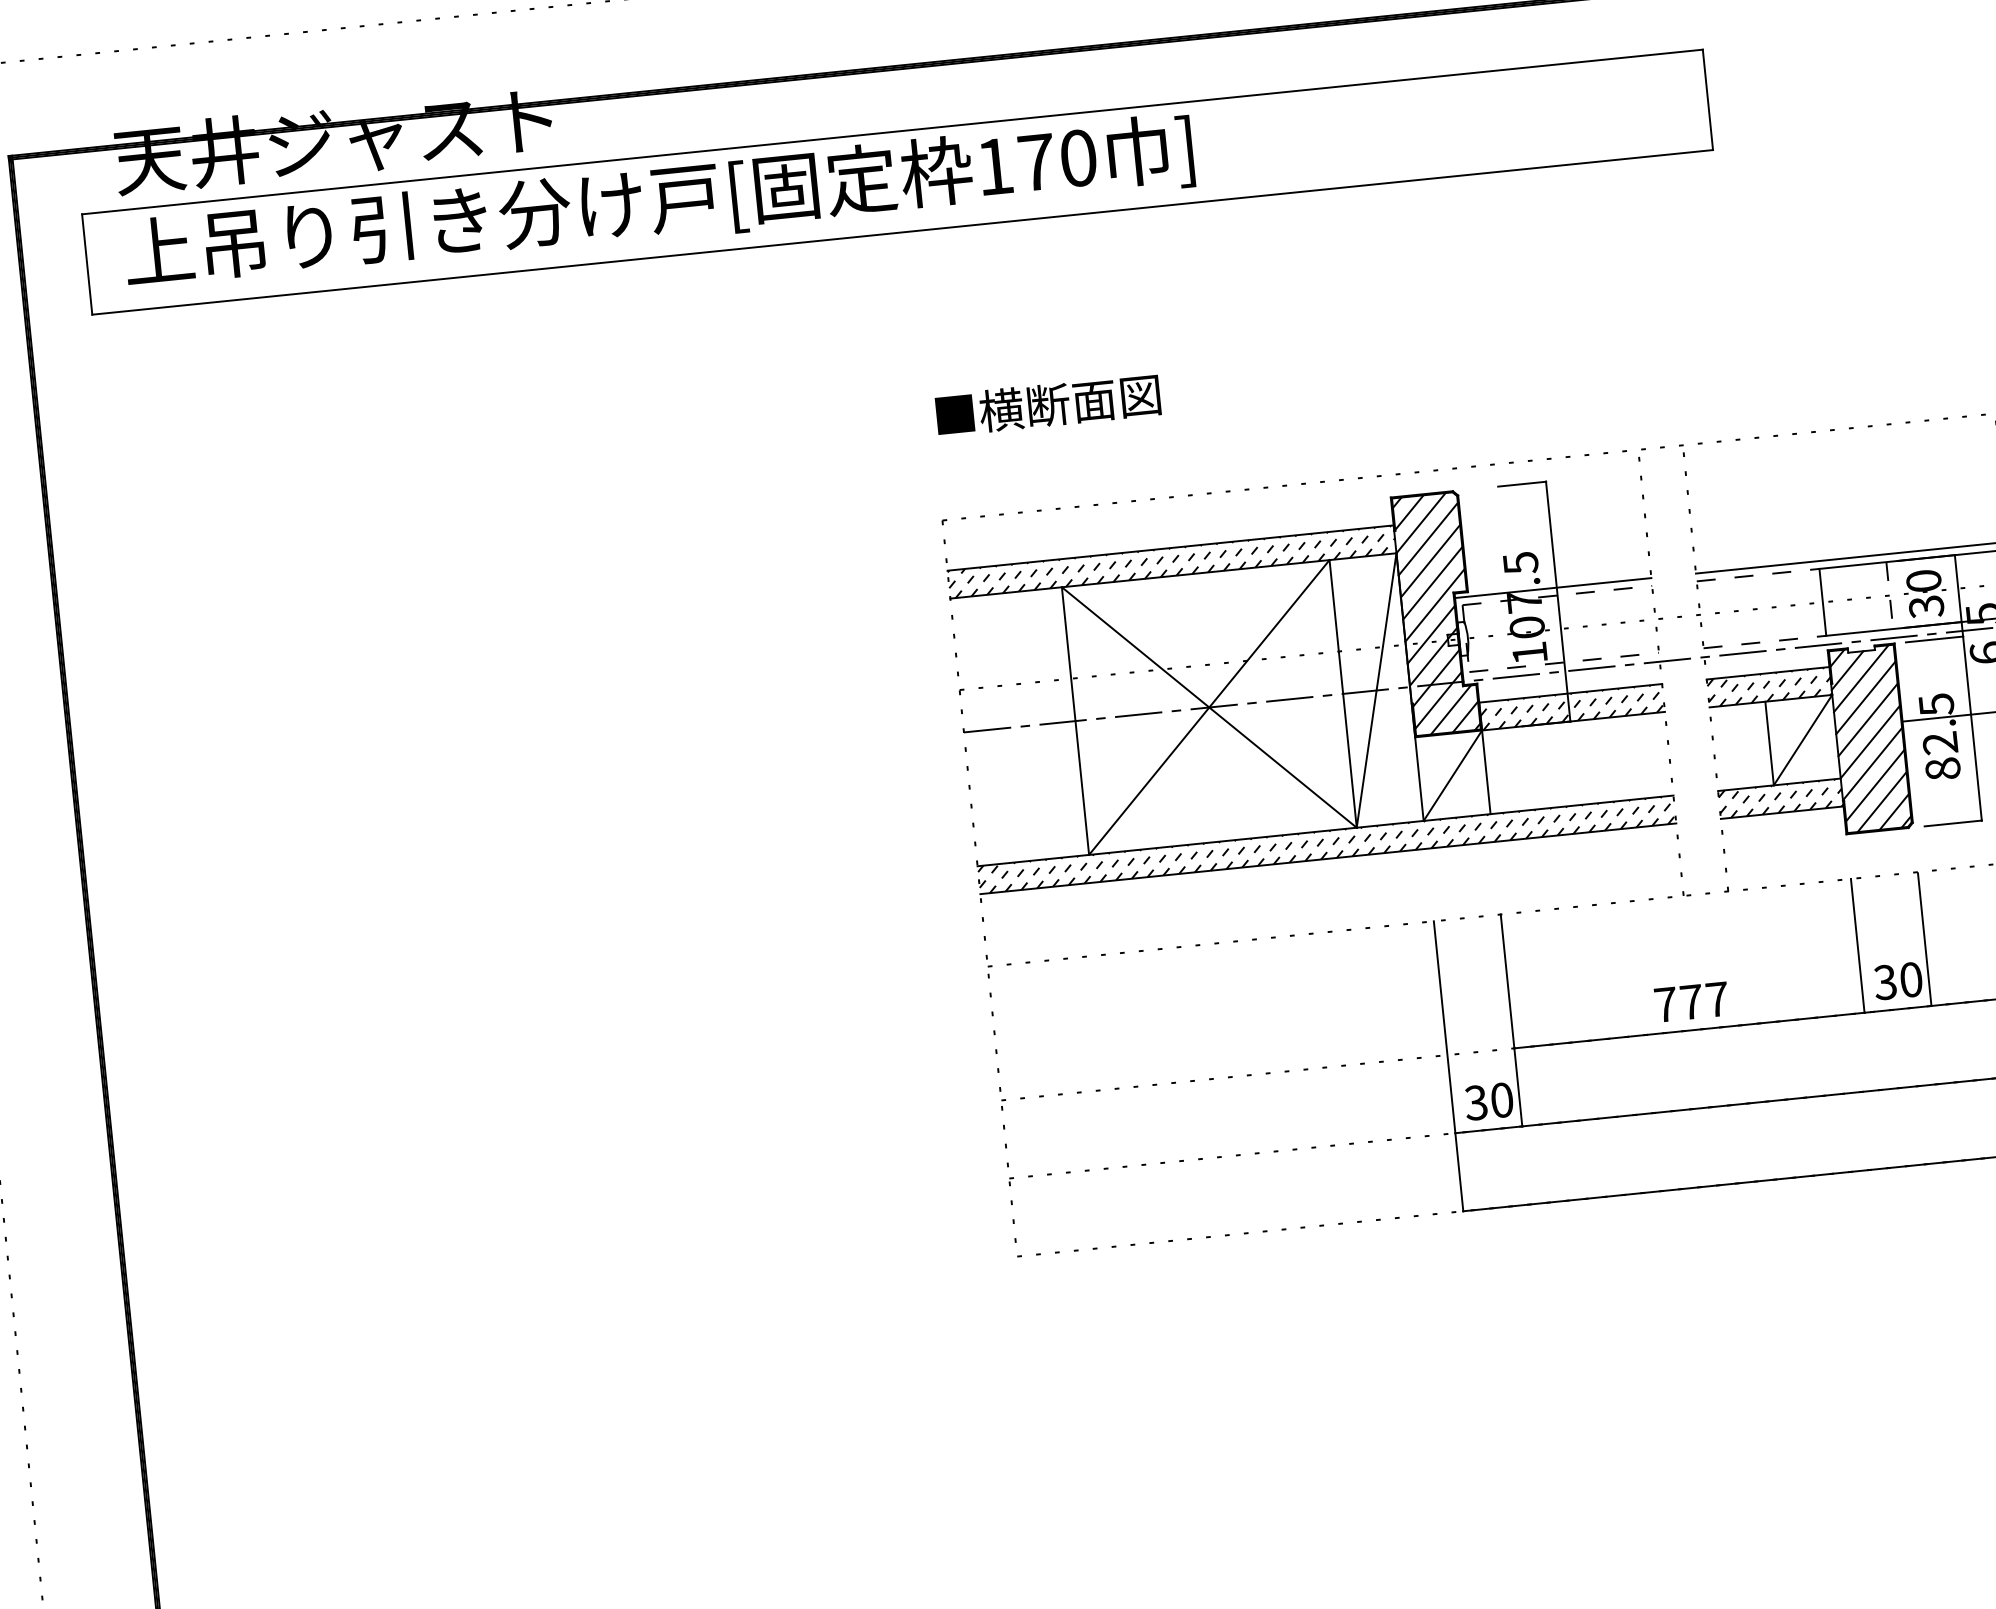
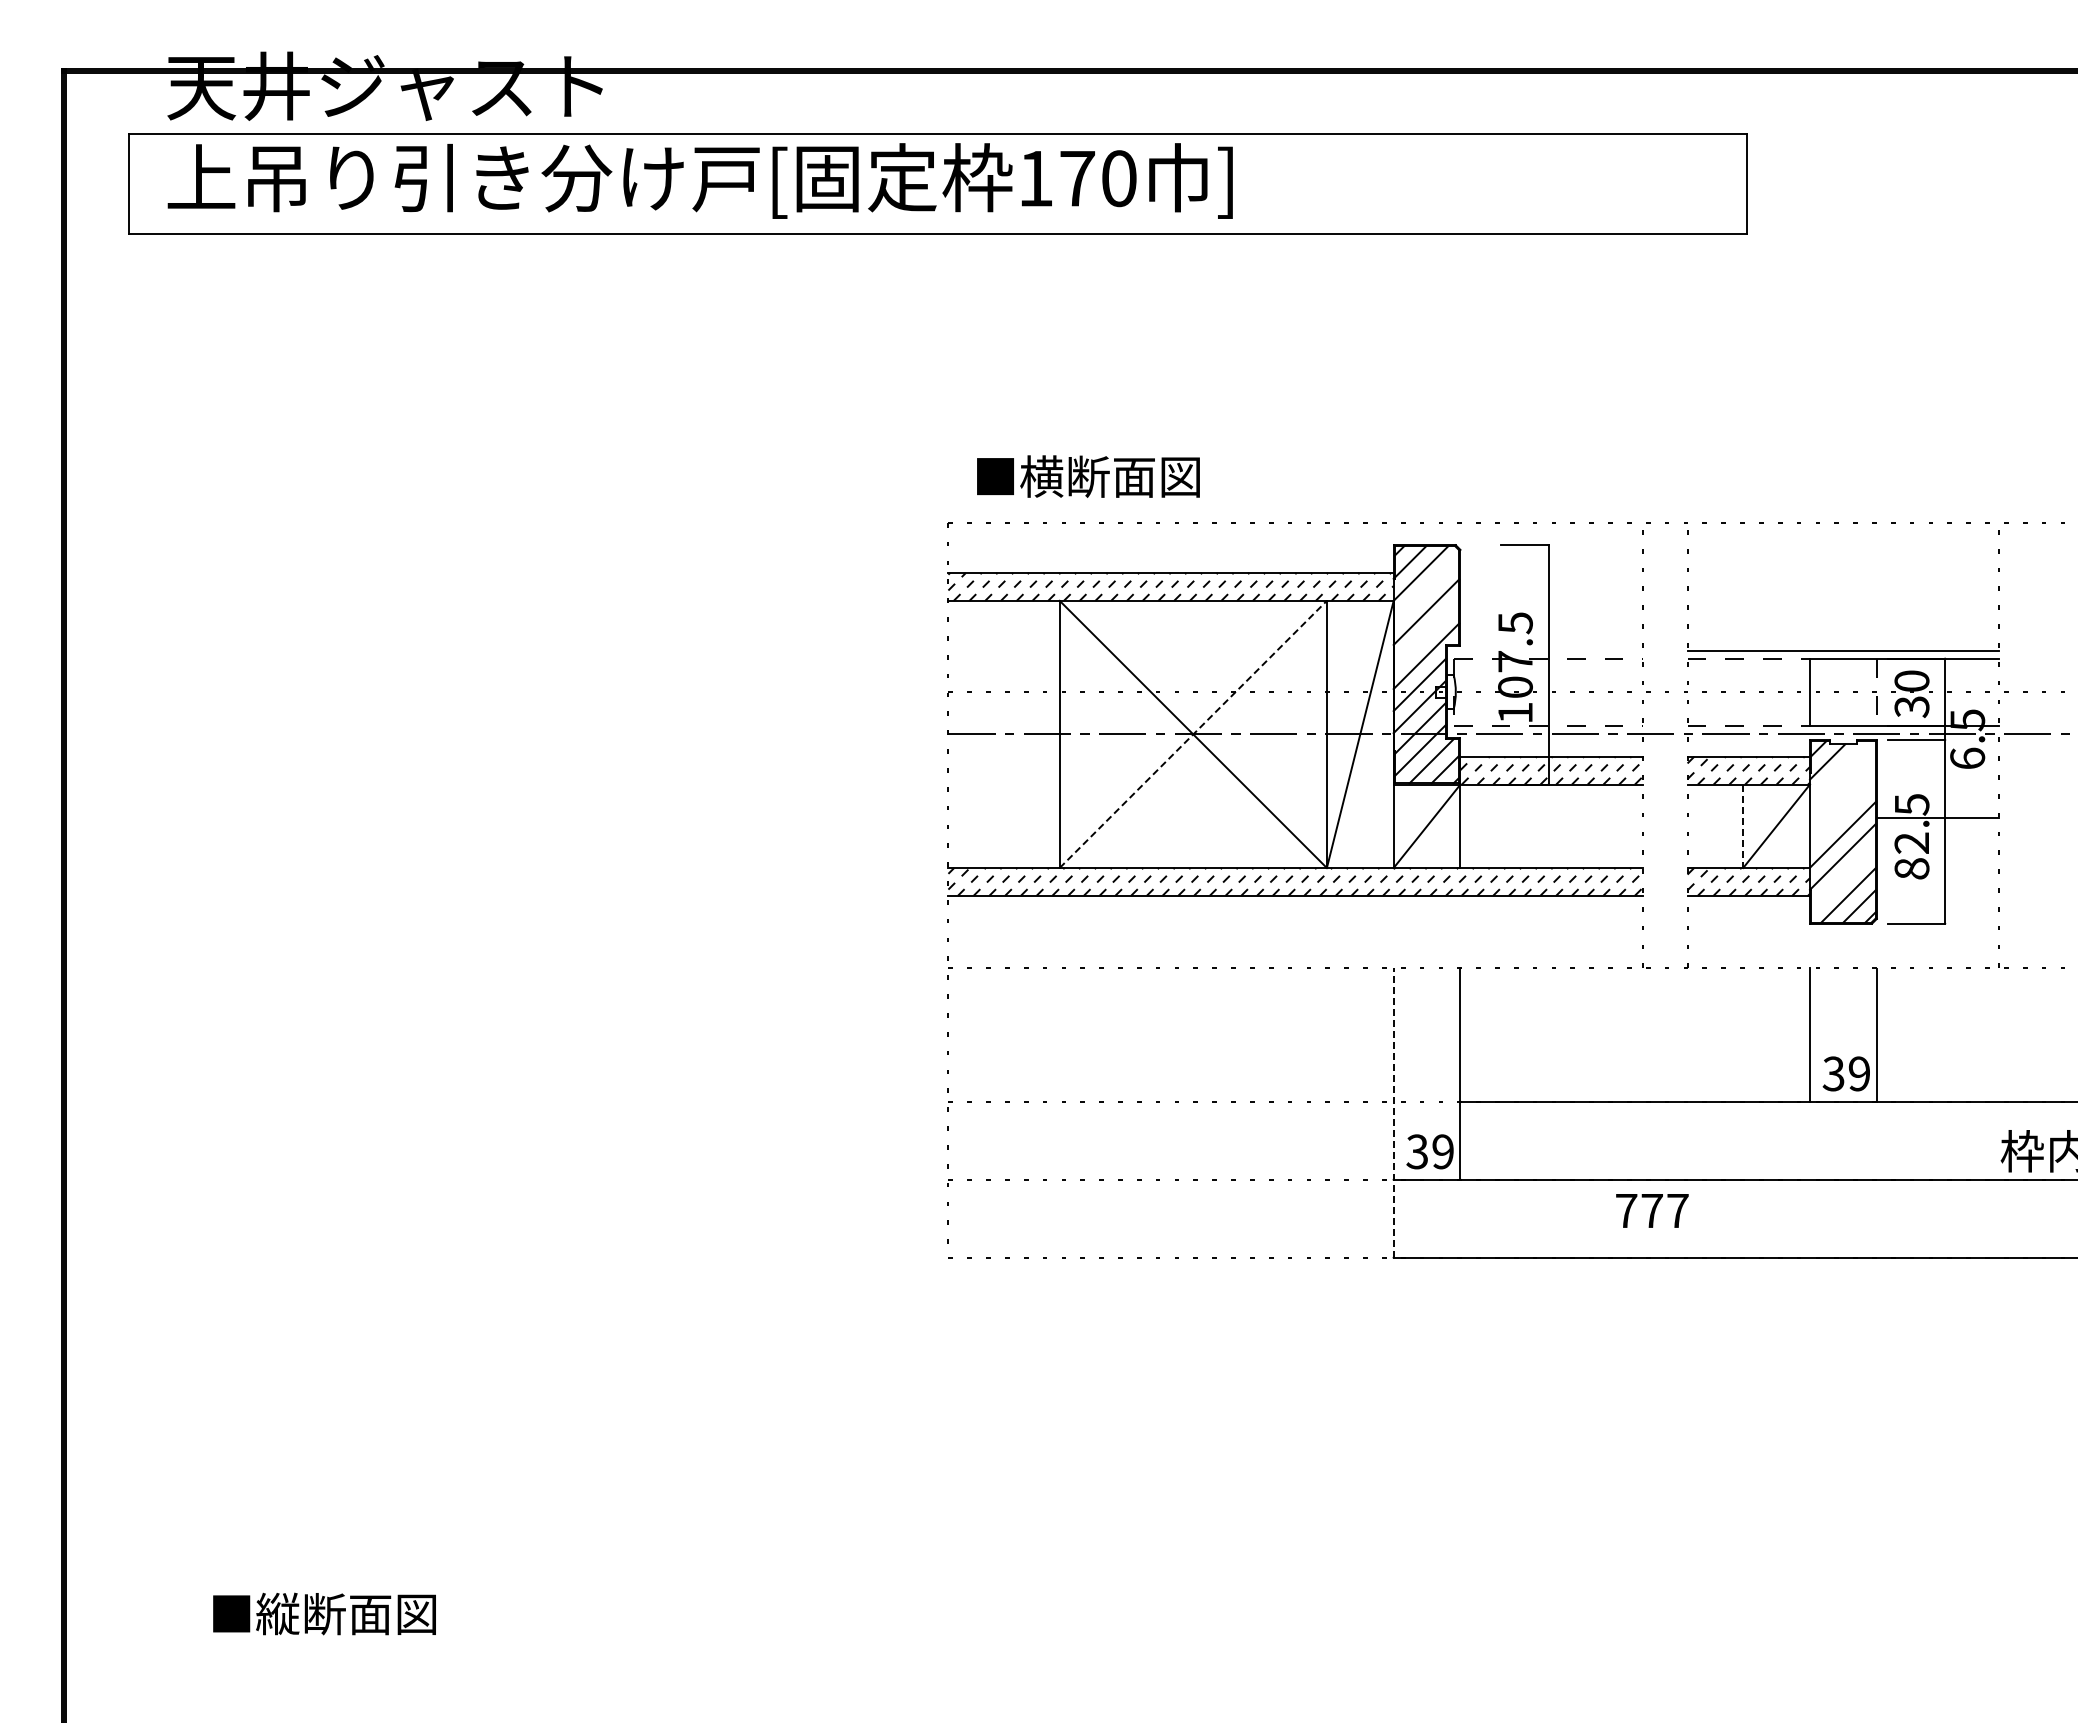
text: (1048, 405) -> (1088, 476), moved
line: (1428, 538) -> (1426, 589), removed
line: (1432, 583) -> (1426, 634), removed
line: (1553, 587) -> (1545, 650), removed
line: (1861, 678) -> (1840, 771), removed
line: (1865, 697) -> (1842, 790), removed
line: (1209, 707) -> (1193, 734), solid -> dashed
line: (1867, 719) -> (1842, 812), removed
line: (1769, 743) -> (1743, 826), solid -> dashed
line: (1875, 785) -> (1843, 878), removed
text: (1911, 979) -> (1859, 1073), 30 -> 39
text: (1691, 1001) -> (1652, 1210), moved
line: (1448, 1065) -> (1393, 1112), solid -> dashed
text: (1501, 1099) -> (1442, 1151), 30 -> 39

